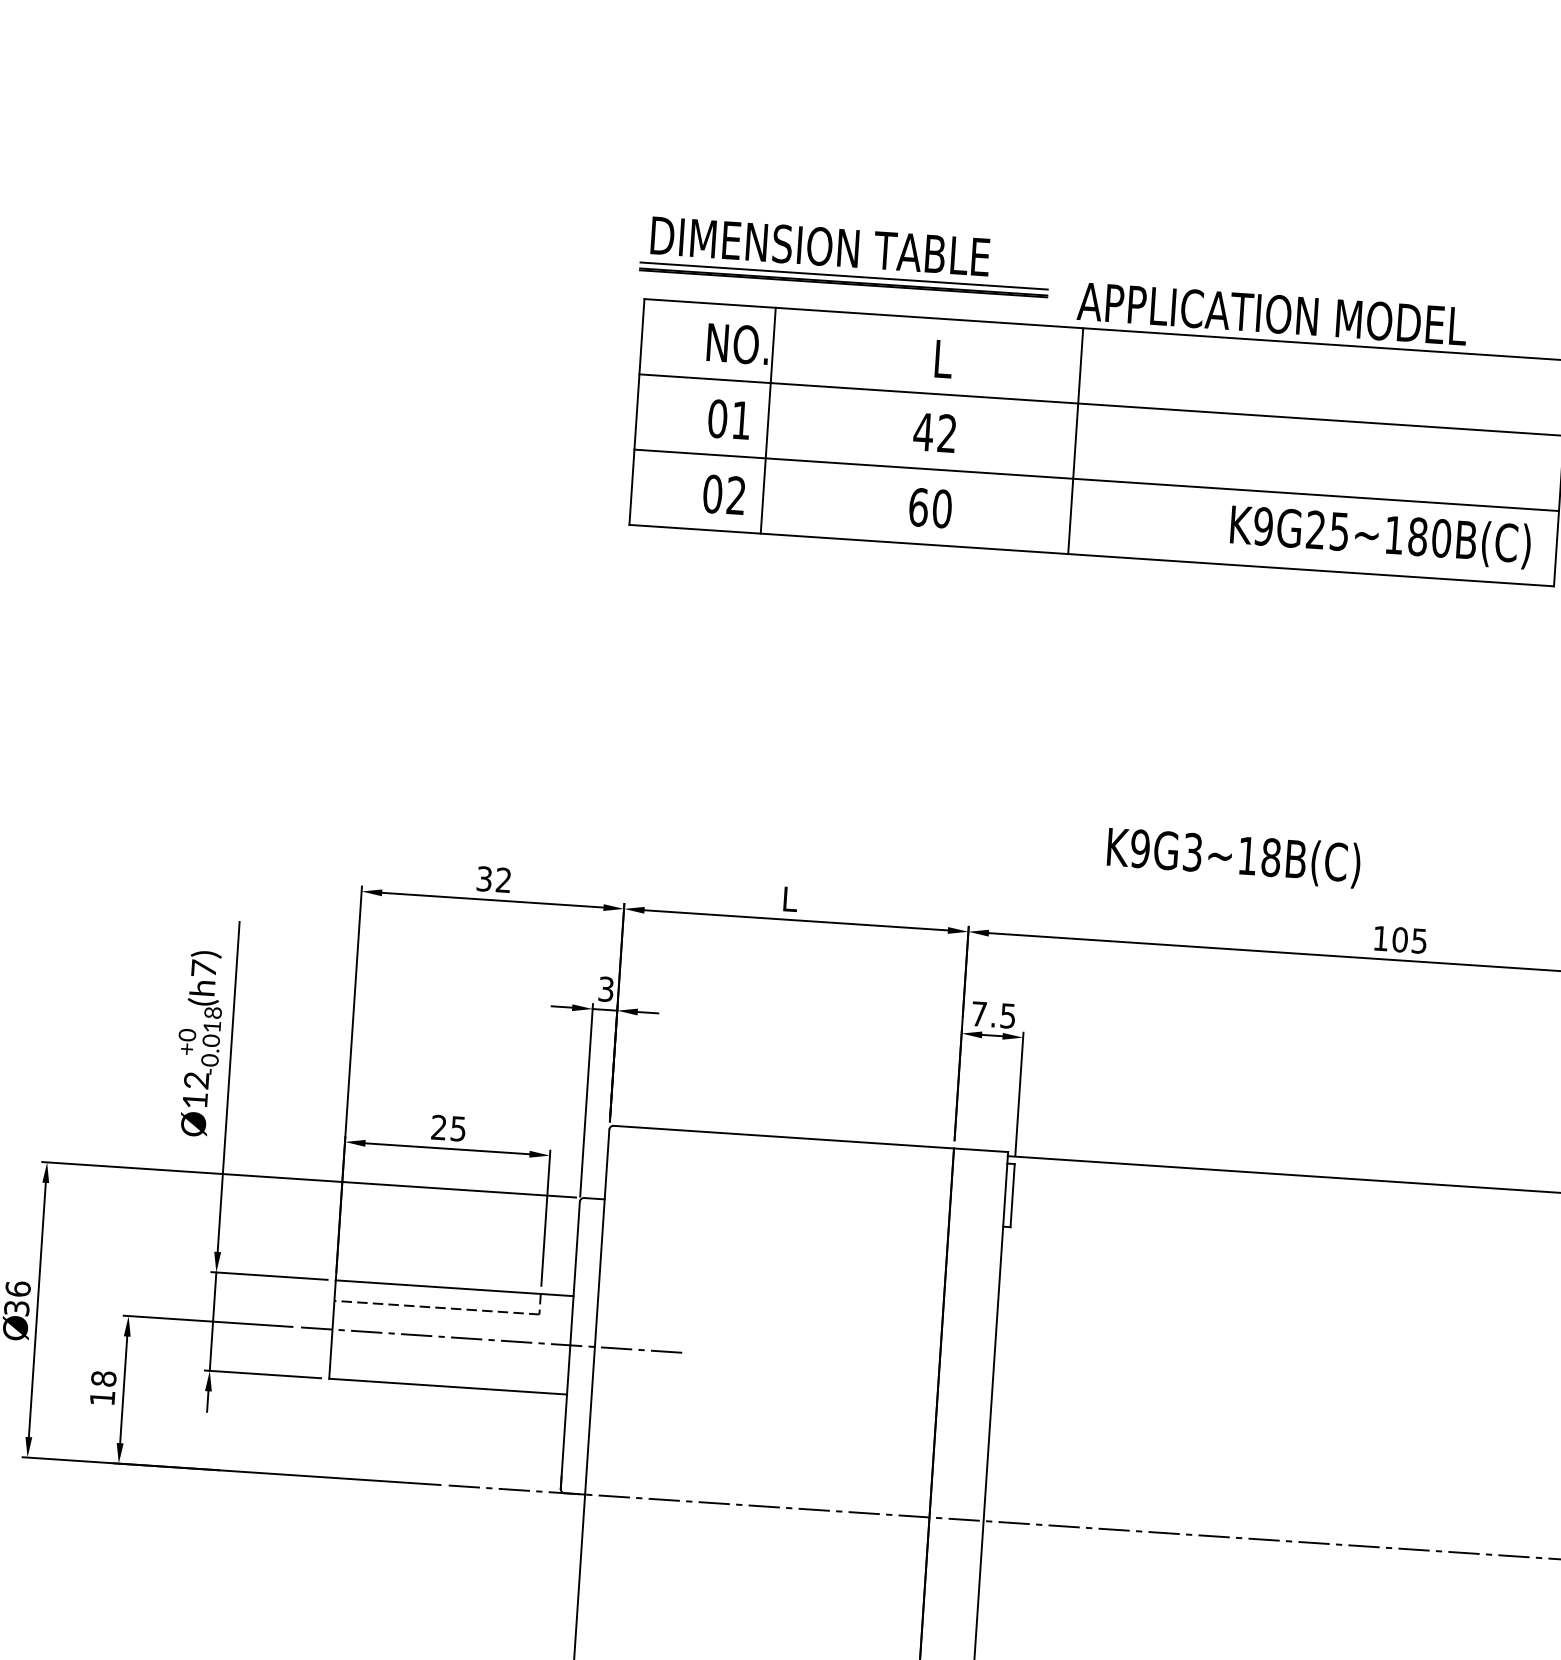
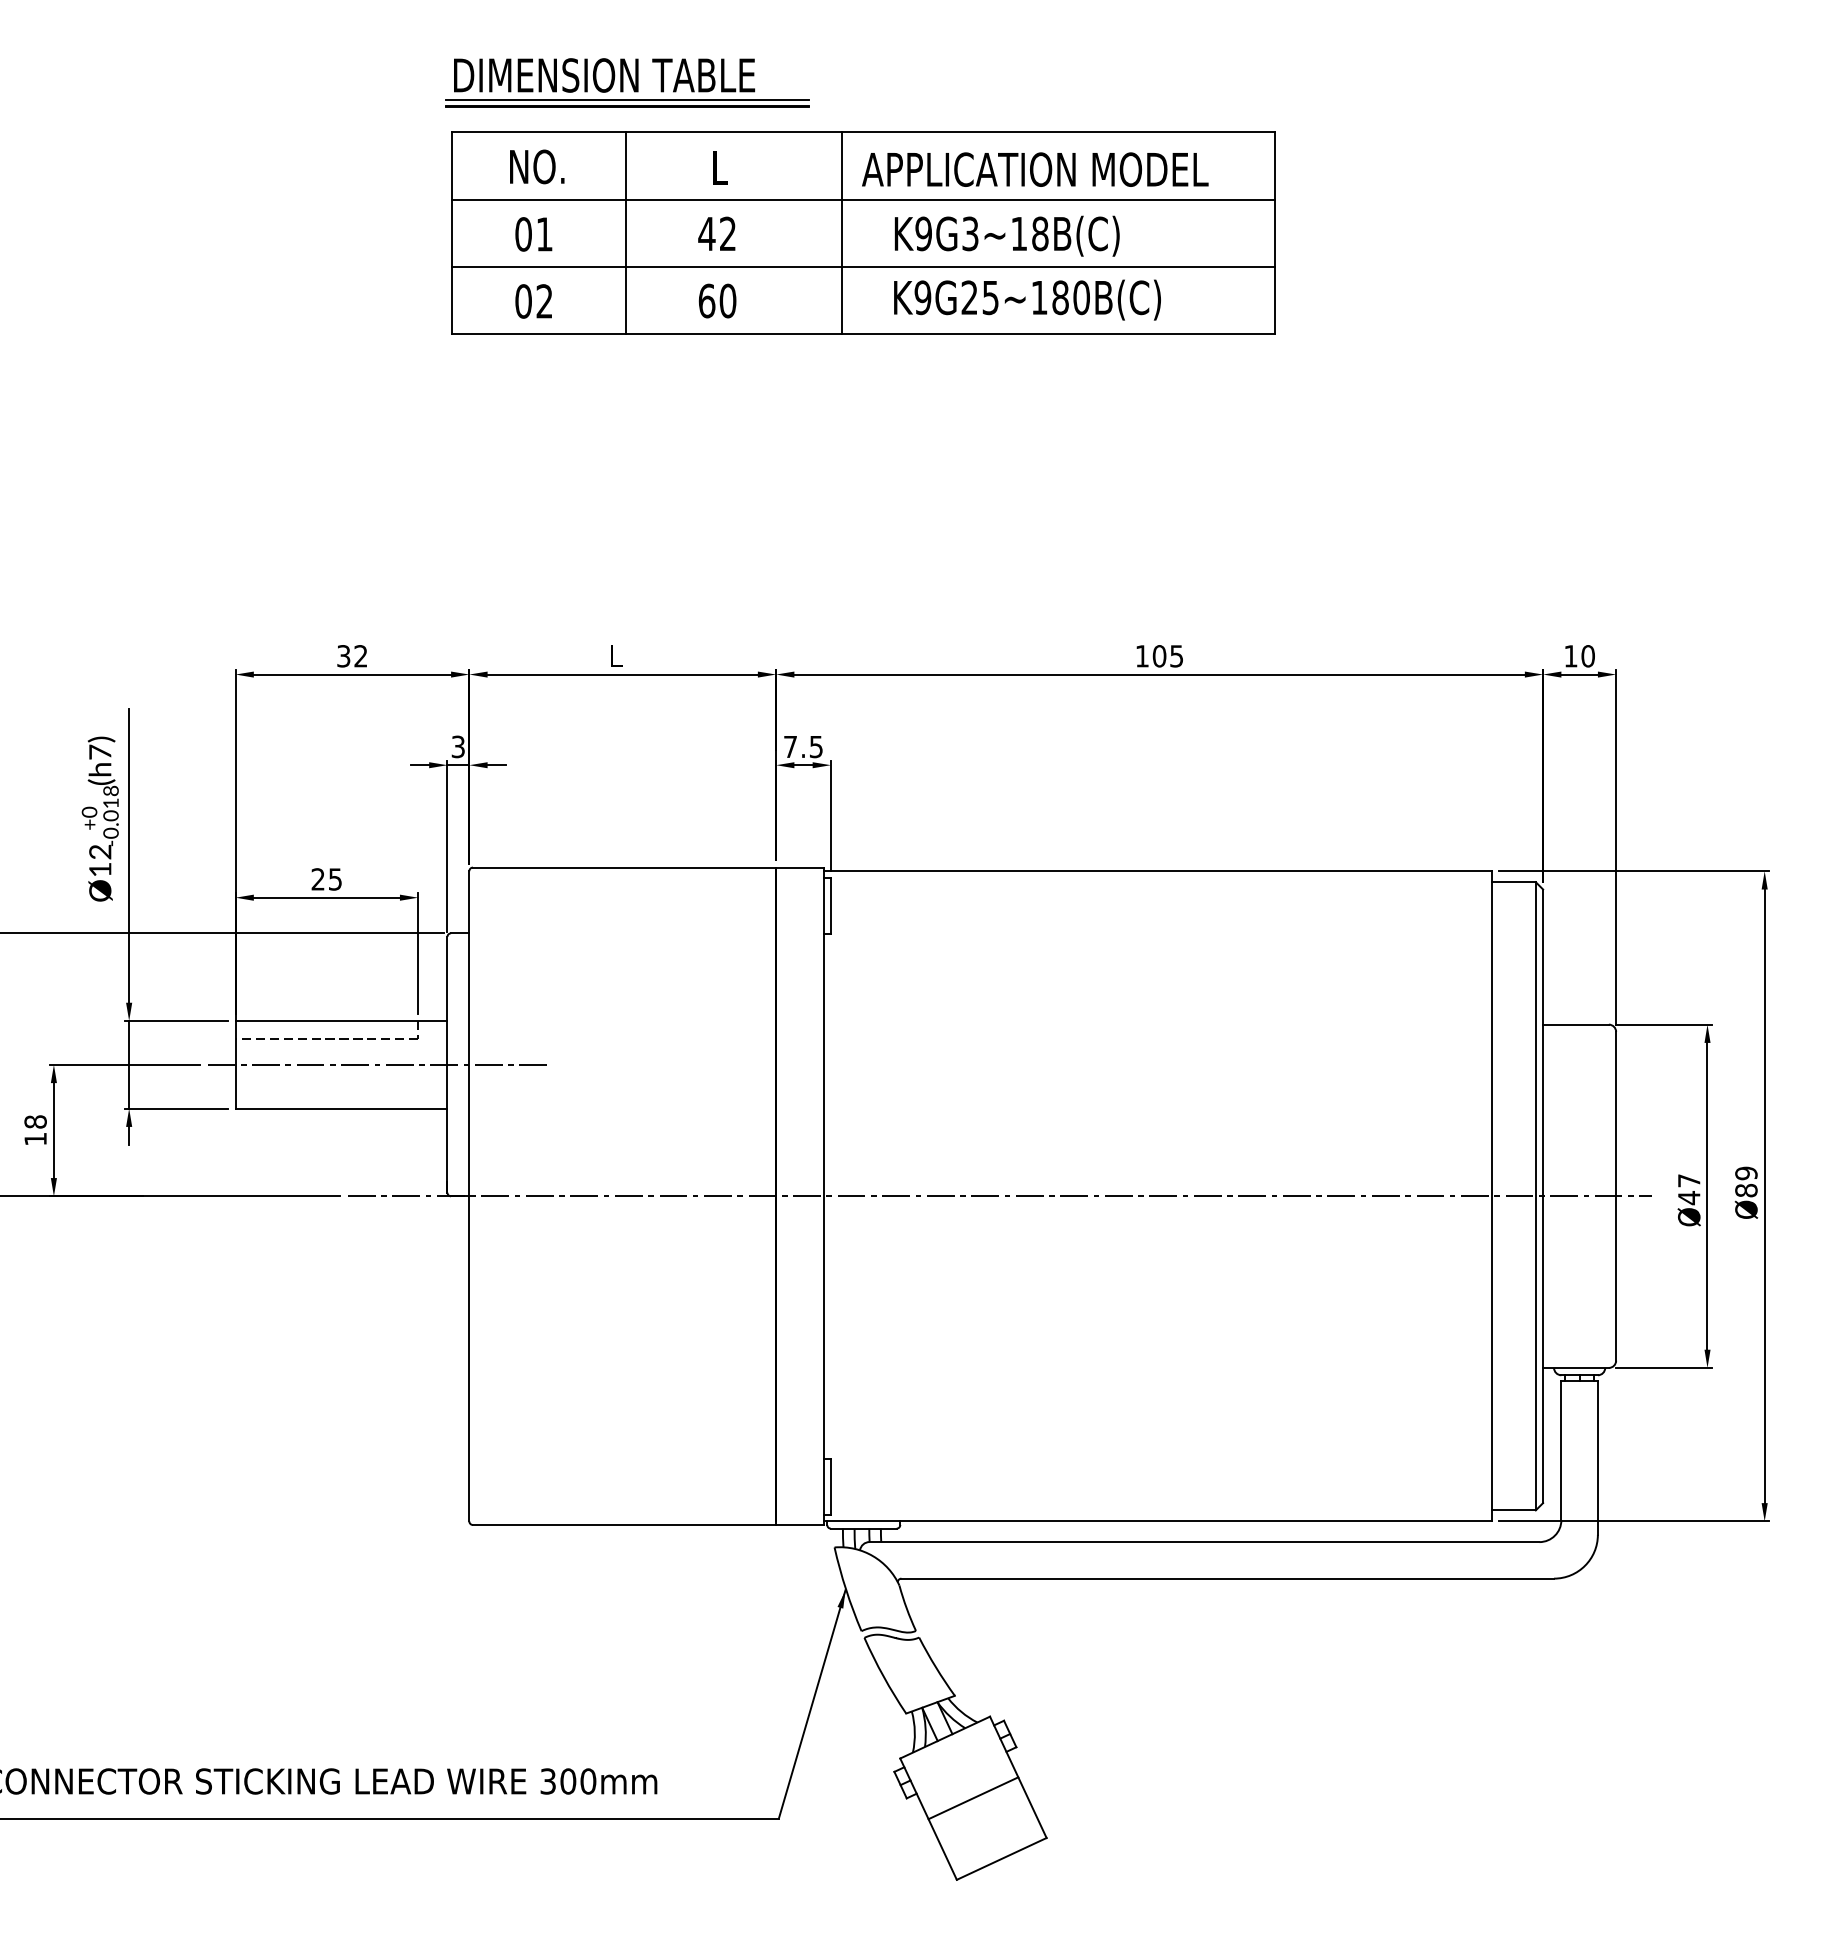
text: (1272, 313) -> (1035, 169), moved
line: (768, 420) -> (625, 232), moved
text: (1380, 536) -> (1027, 299), moved
text: (1233, 856) -> (1006, 235), moved

